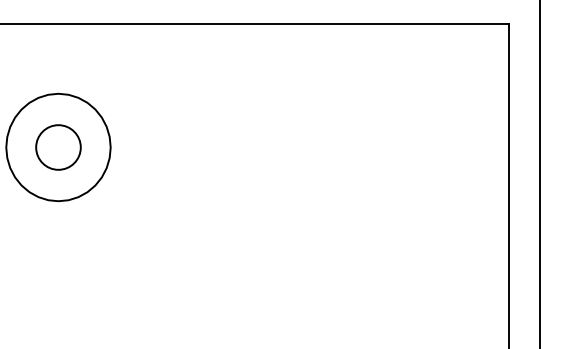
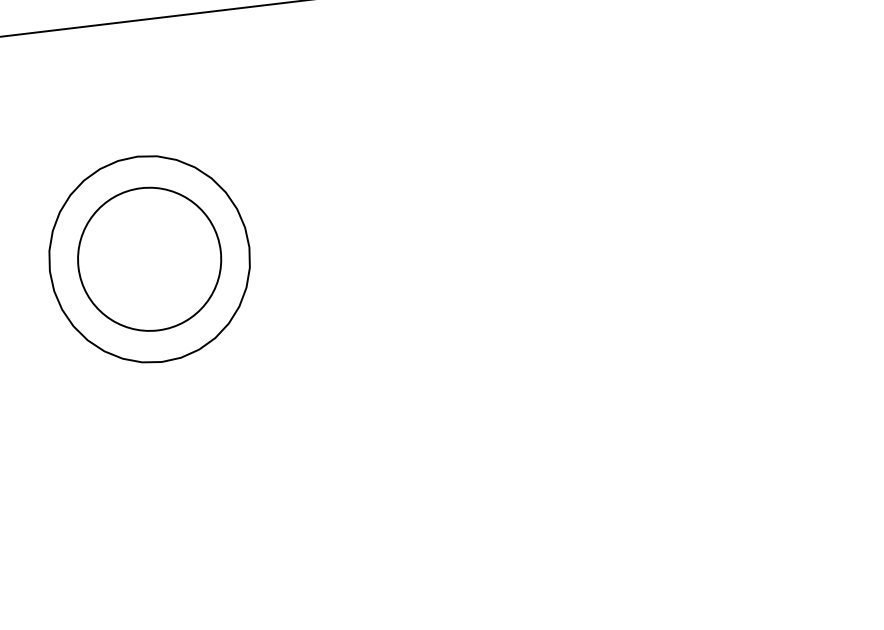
circle: (58, 147) -> (149, 259), size x1.67

